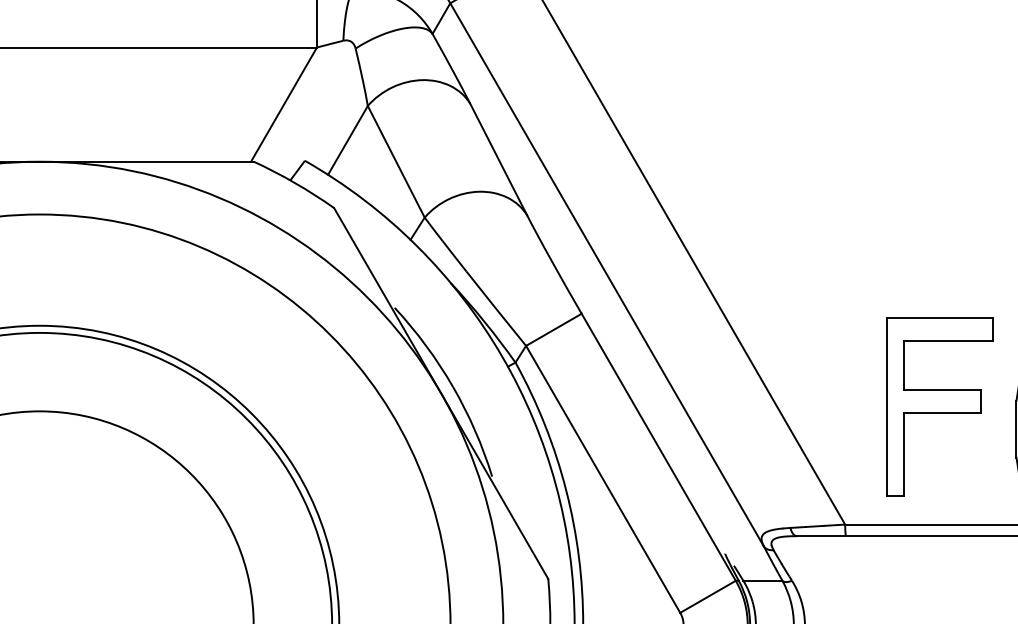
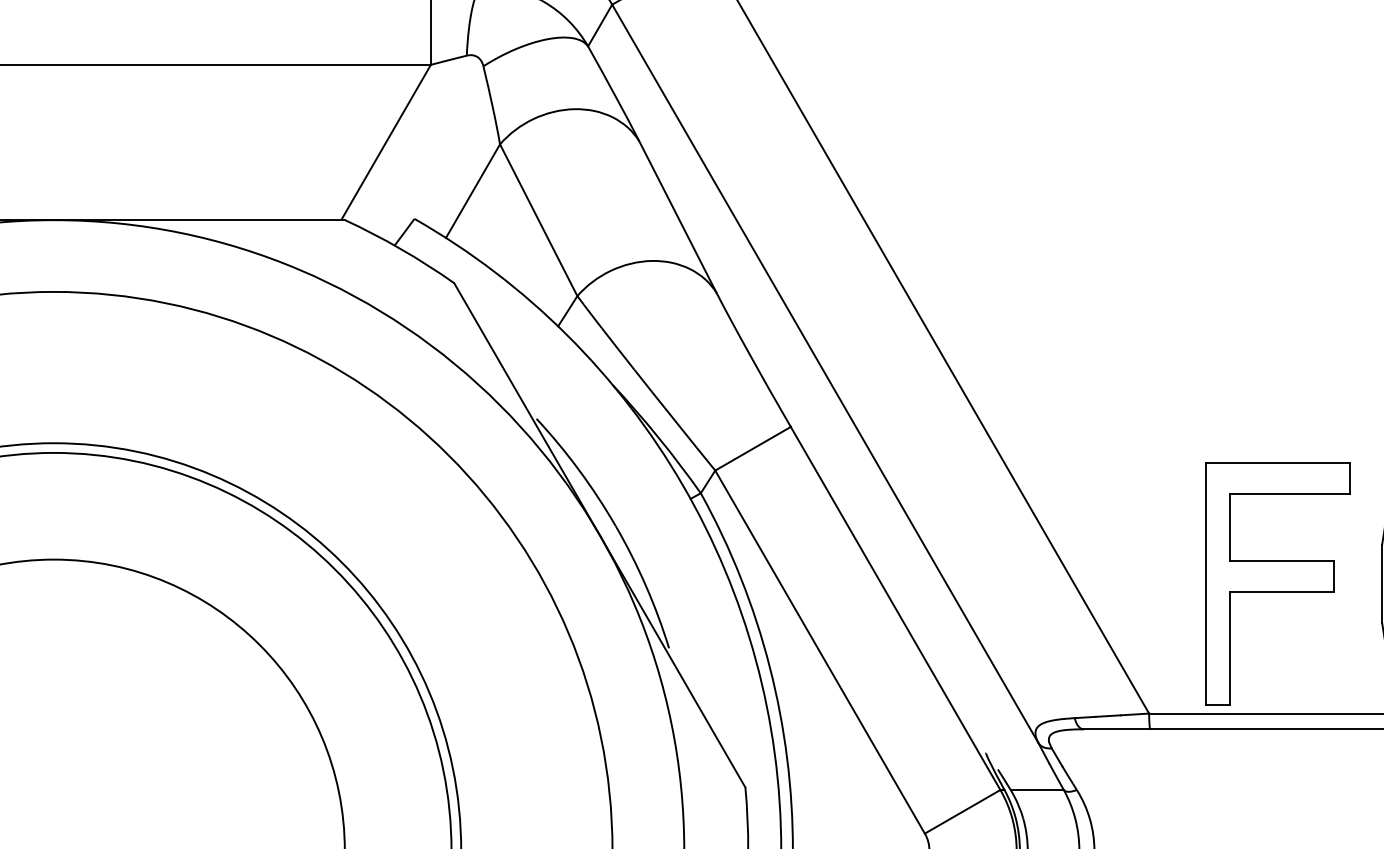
part: (939, 406) -> (1277, 583), moved

